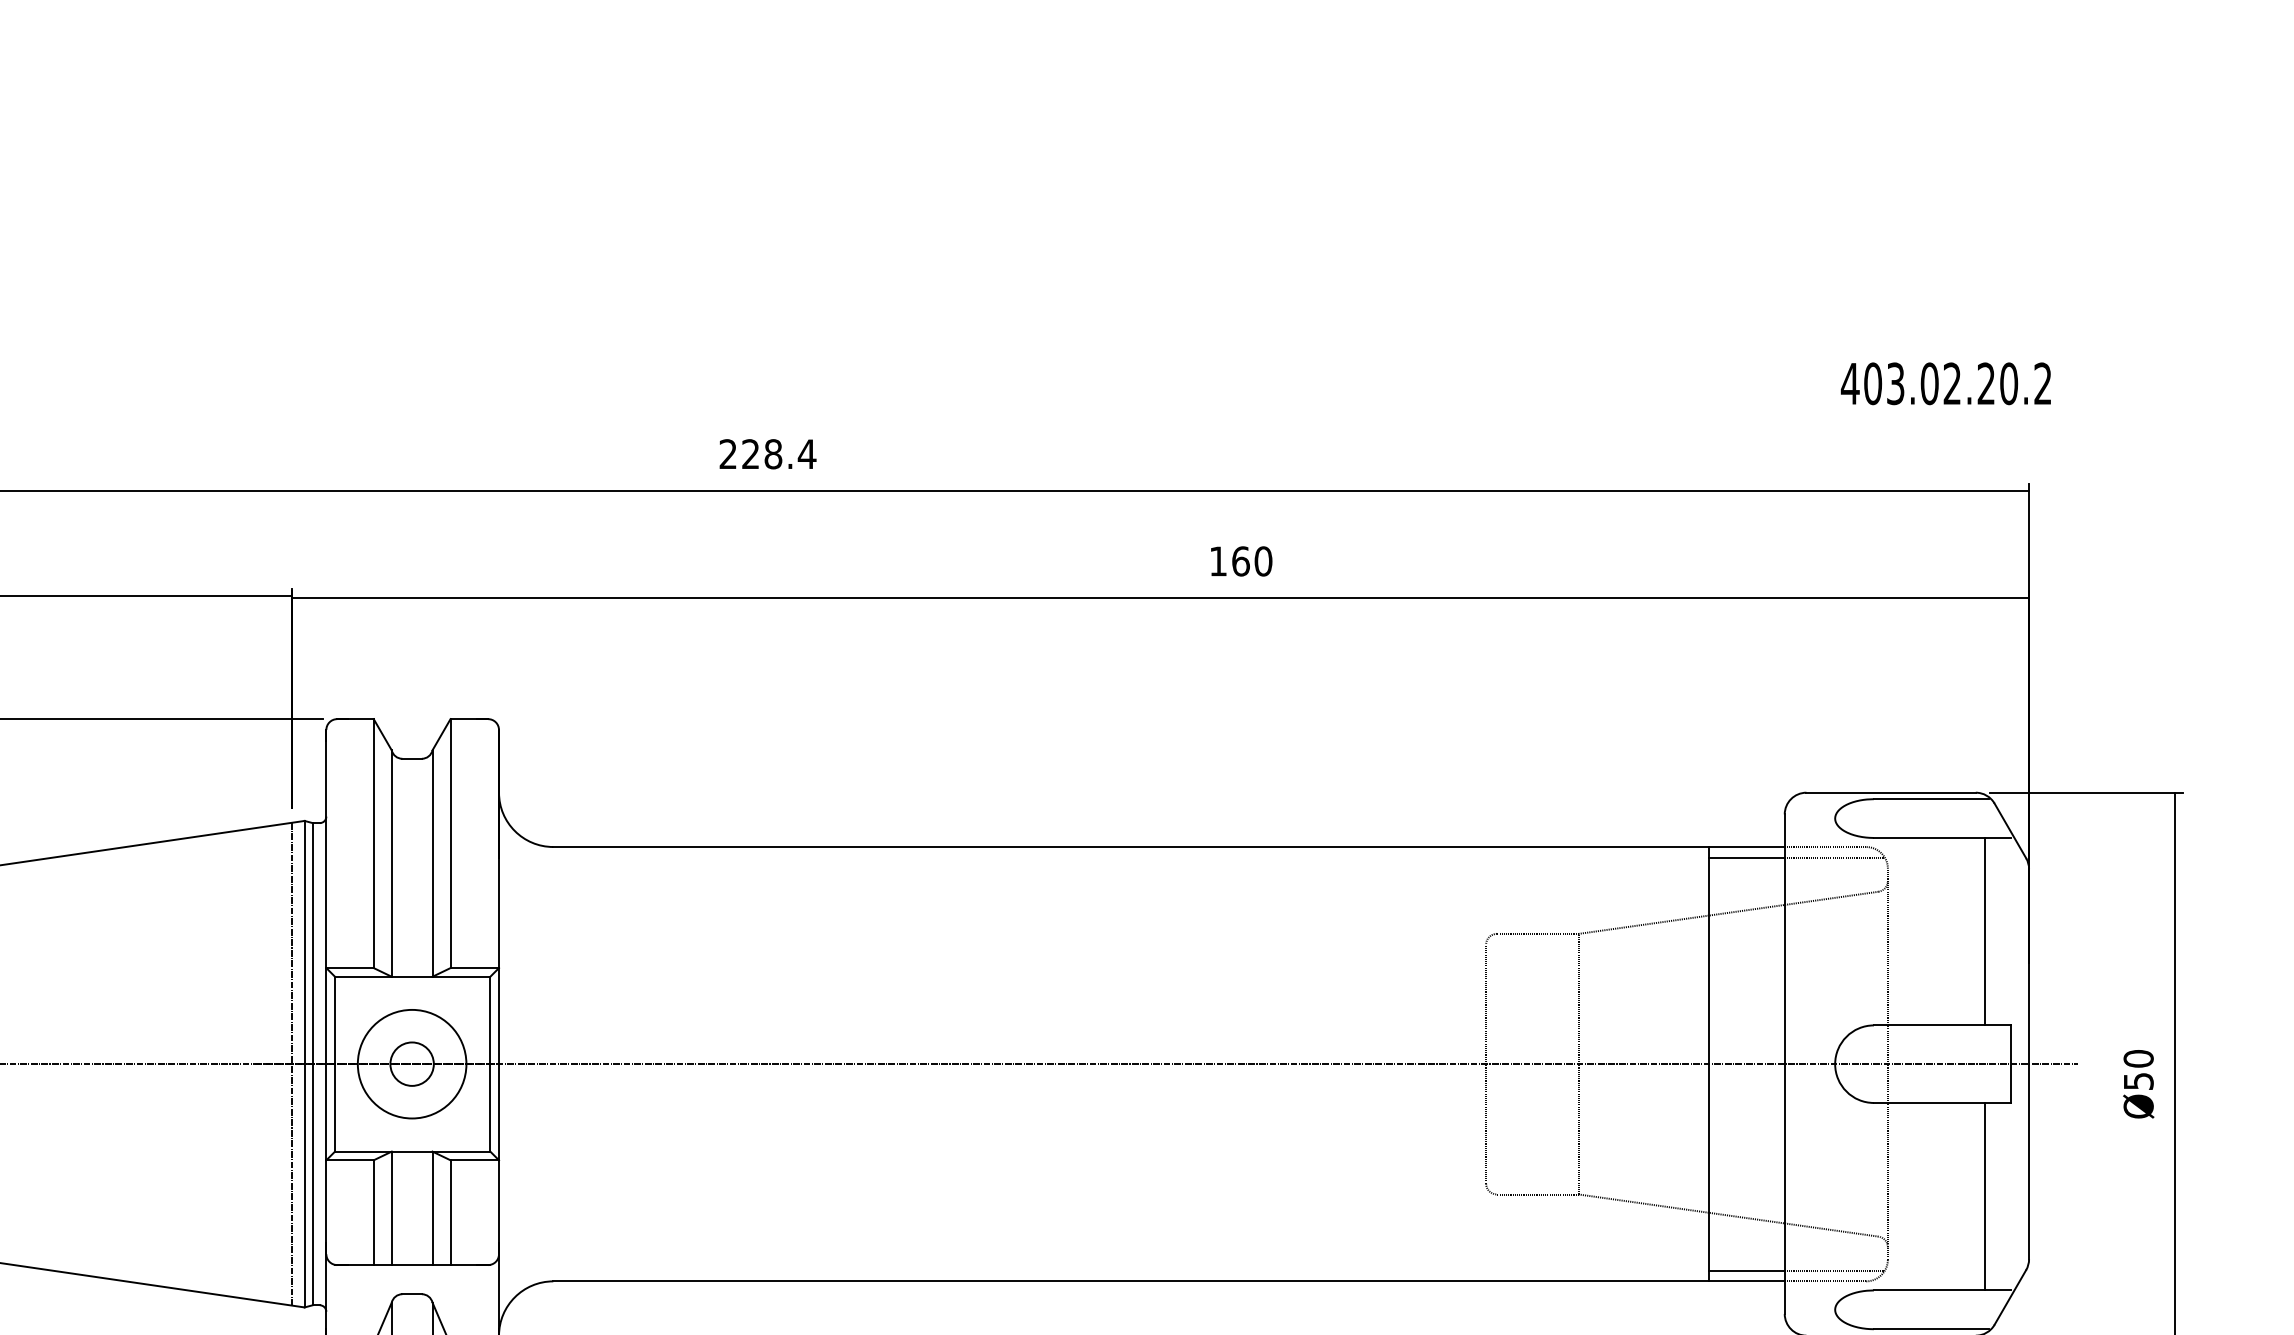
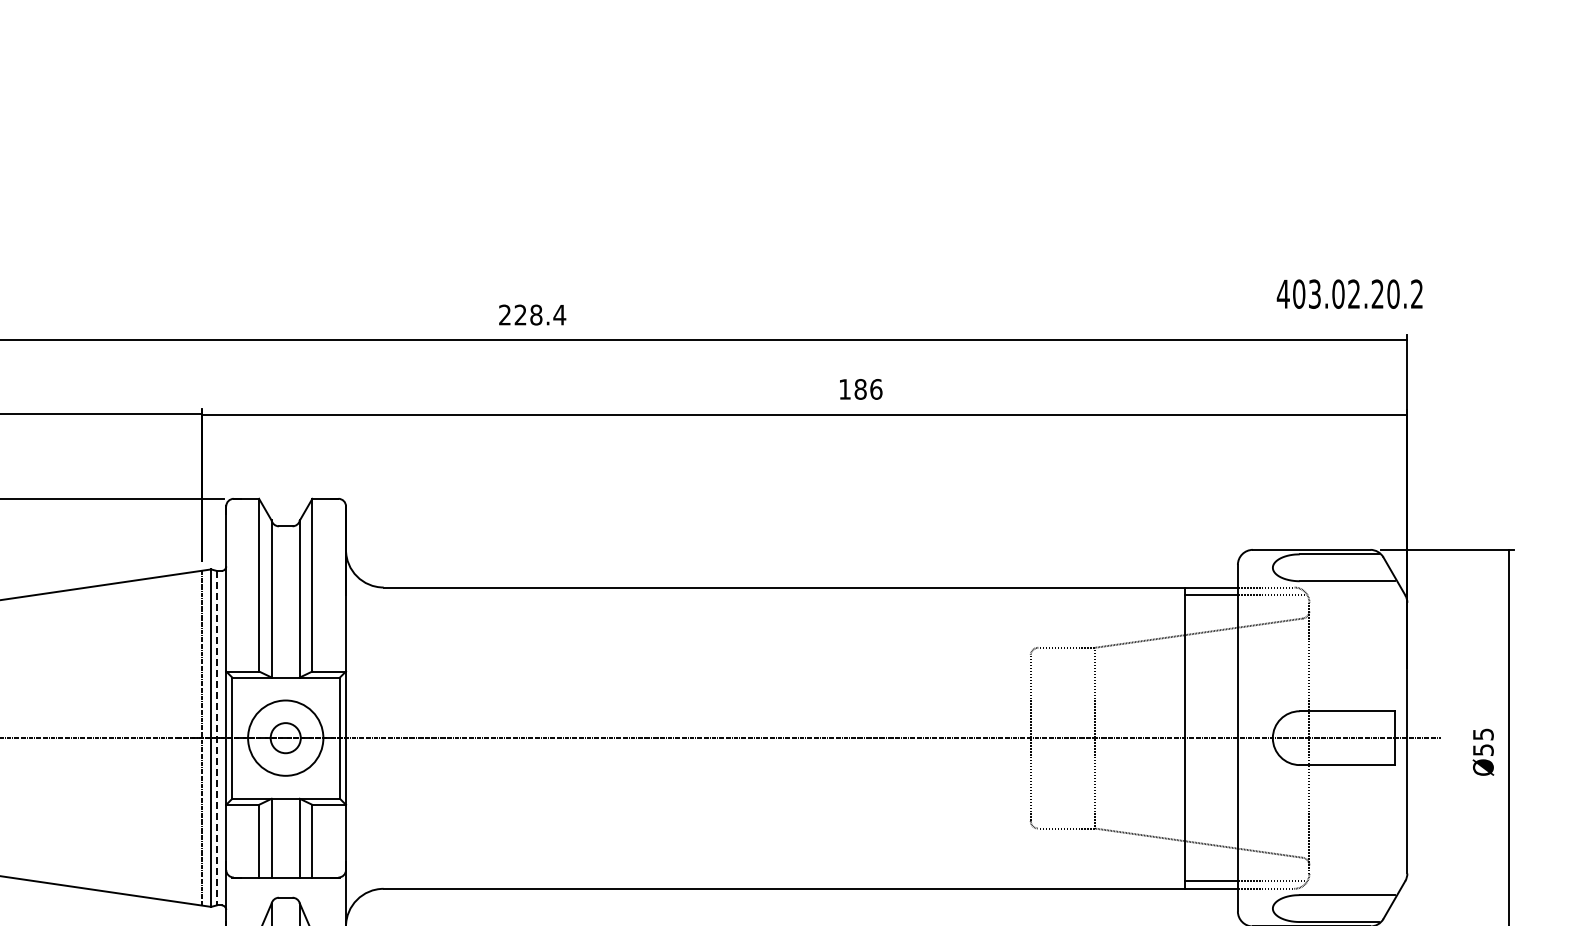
text: (1945, 382) -> (1349, 293), moved
text: (1252, 561) -> (868, 389), 160 -> 186
line: (1984, 932) -> (1376, 646), removed
text: (2138, 1058) -> (1483, 734), Ø50 -> Ø55
line: (312, 1064) -> (216, 738), solid -> dashed
line: (1984, 1197) -> (1376, 830), removed

